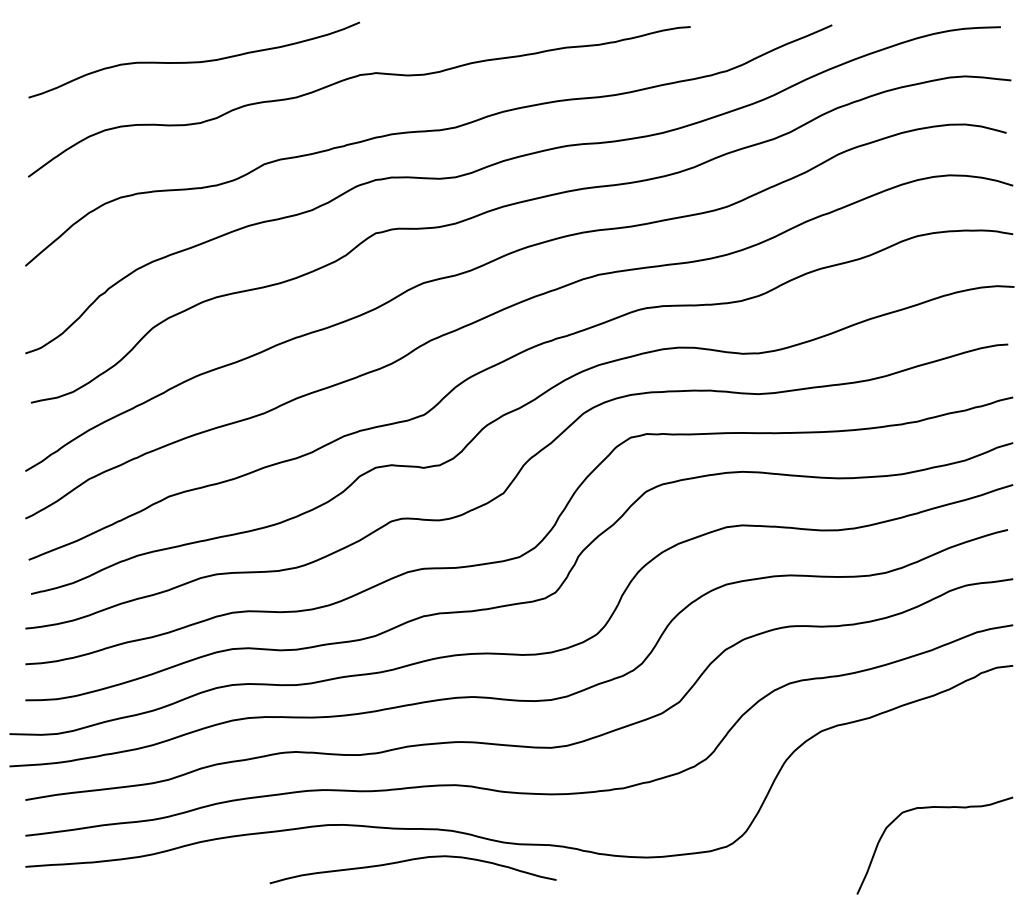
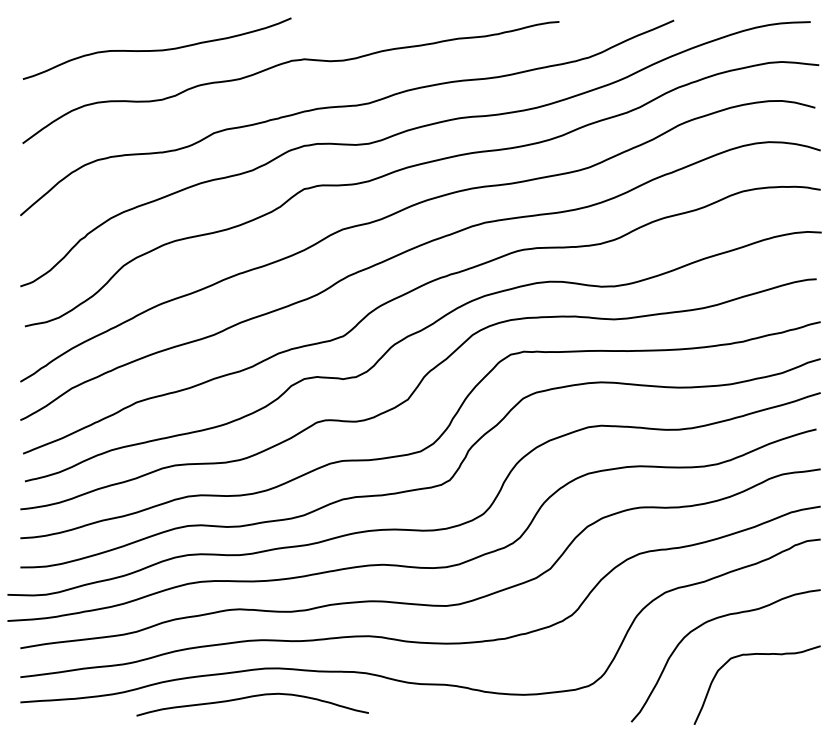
curve: (881, 765) -> (714, 620), added
curve: (408, 861) -> (248, 698), moved

